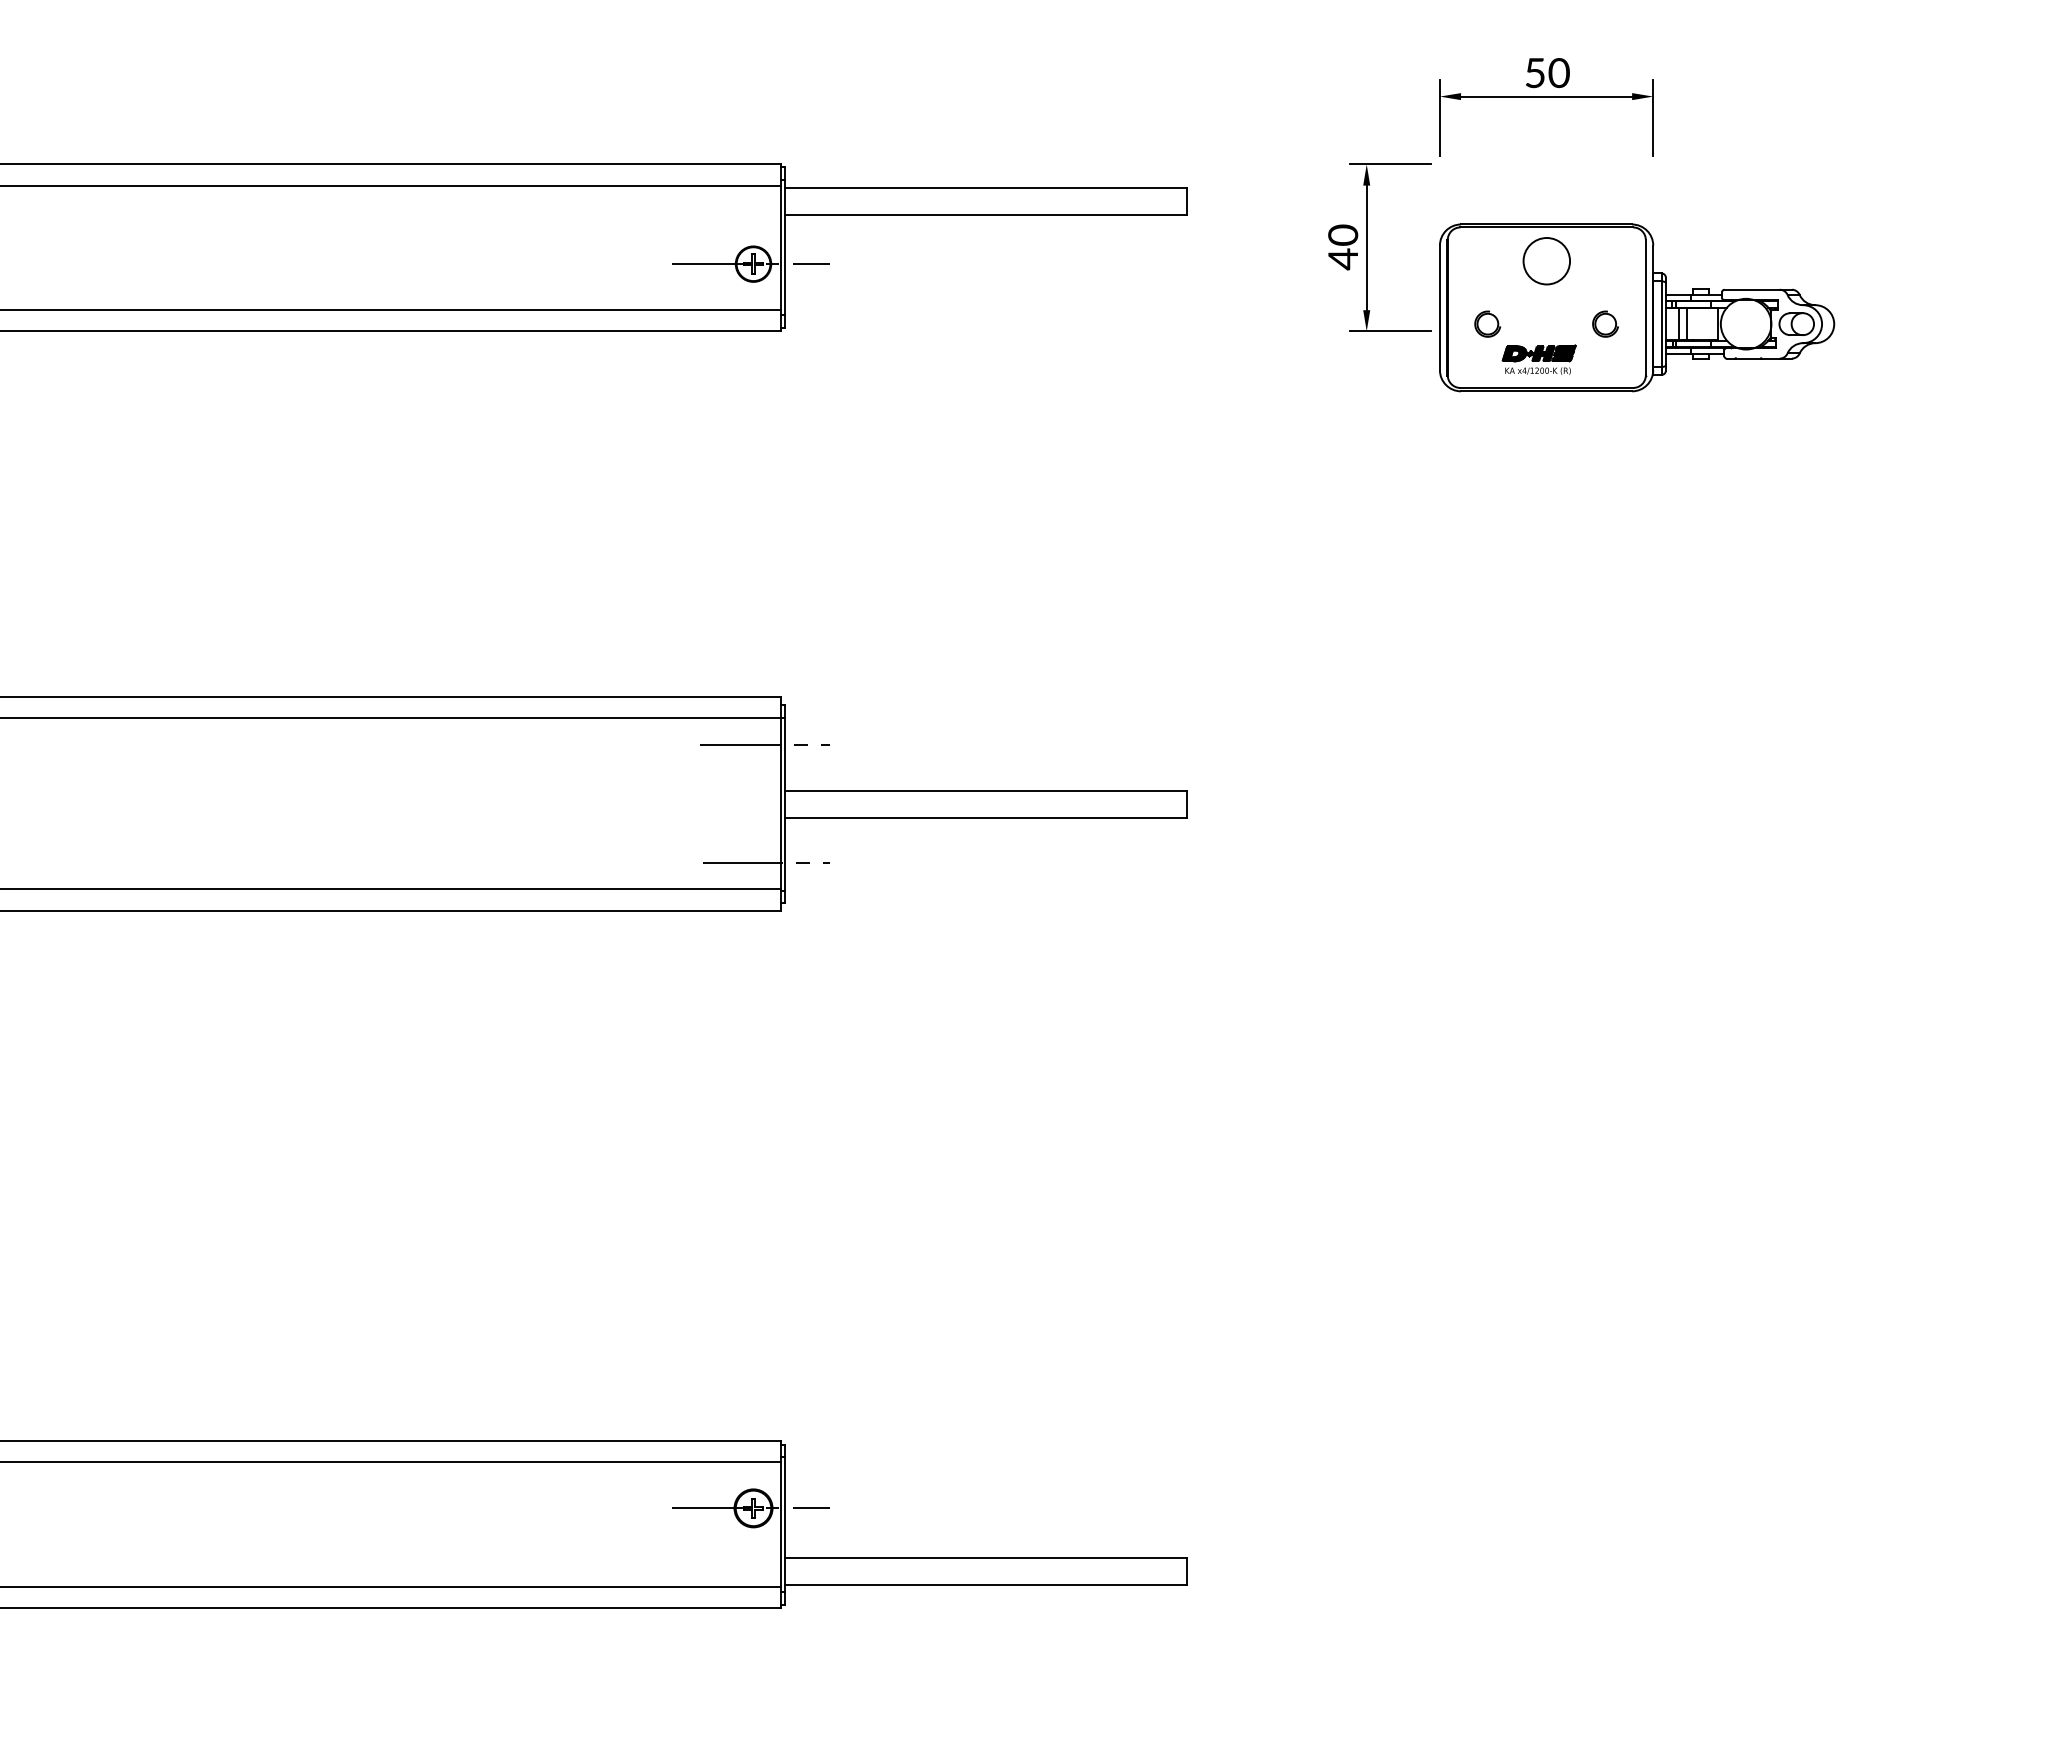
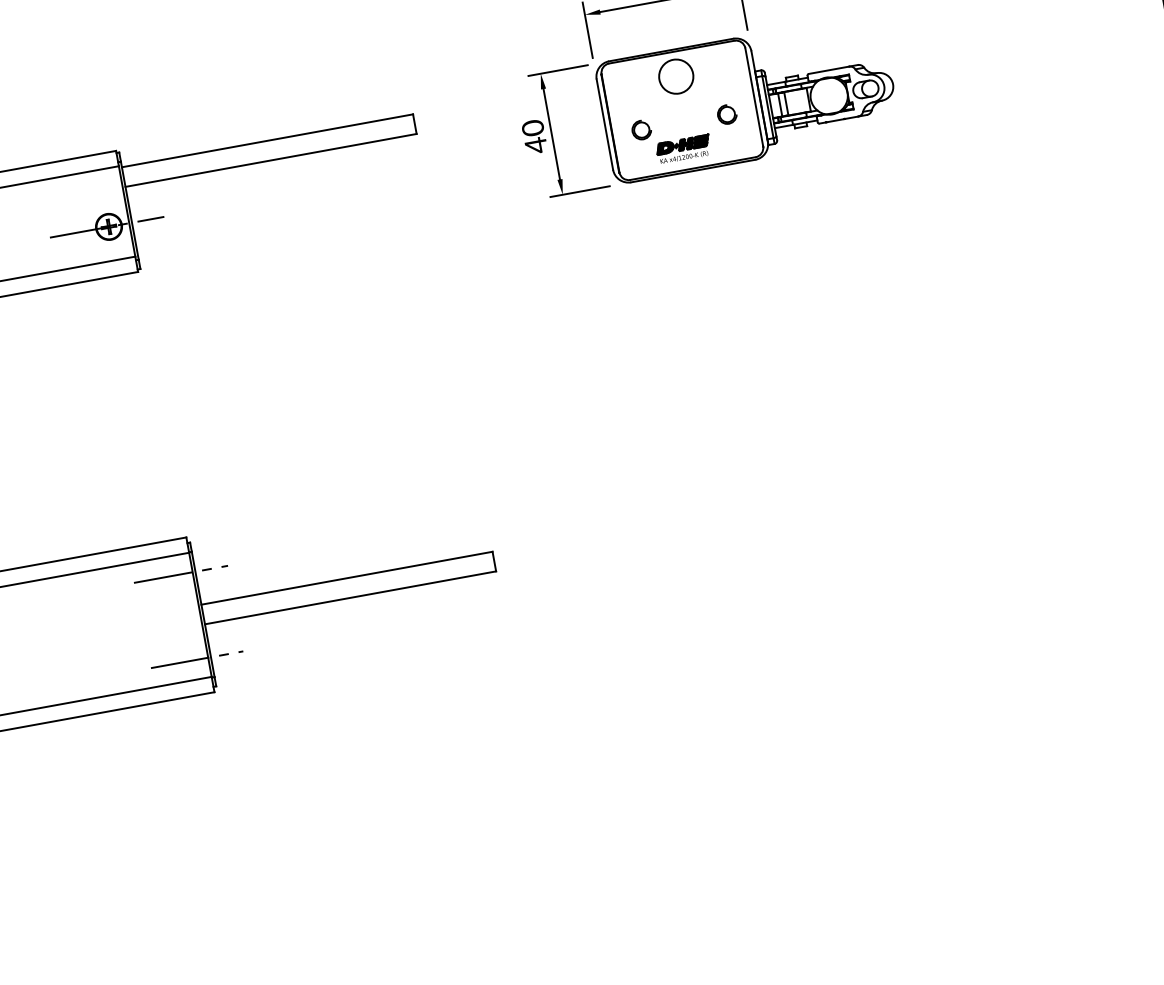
part: (1637, 307) -> (748, 98), moved

